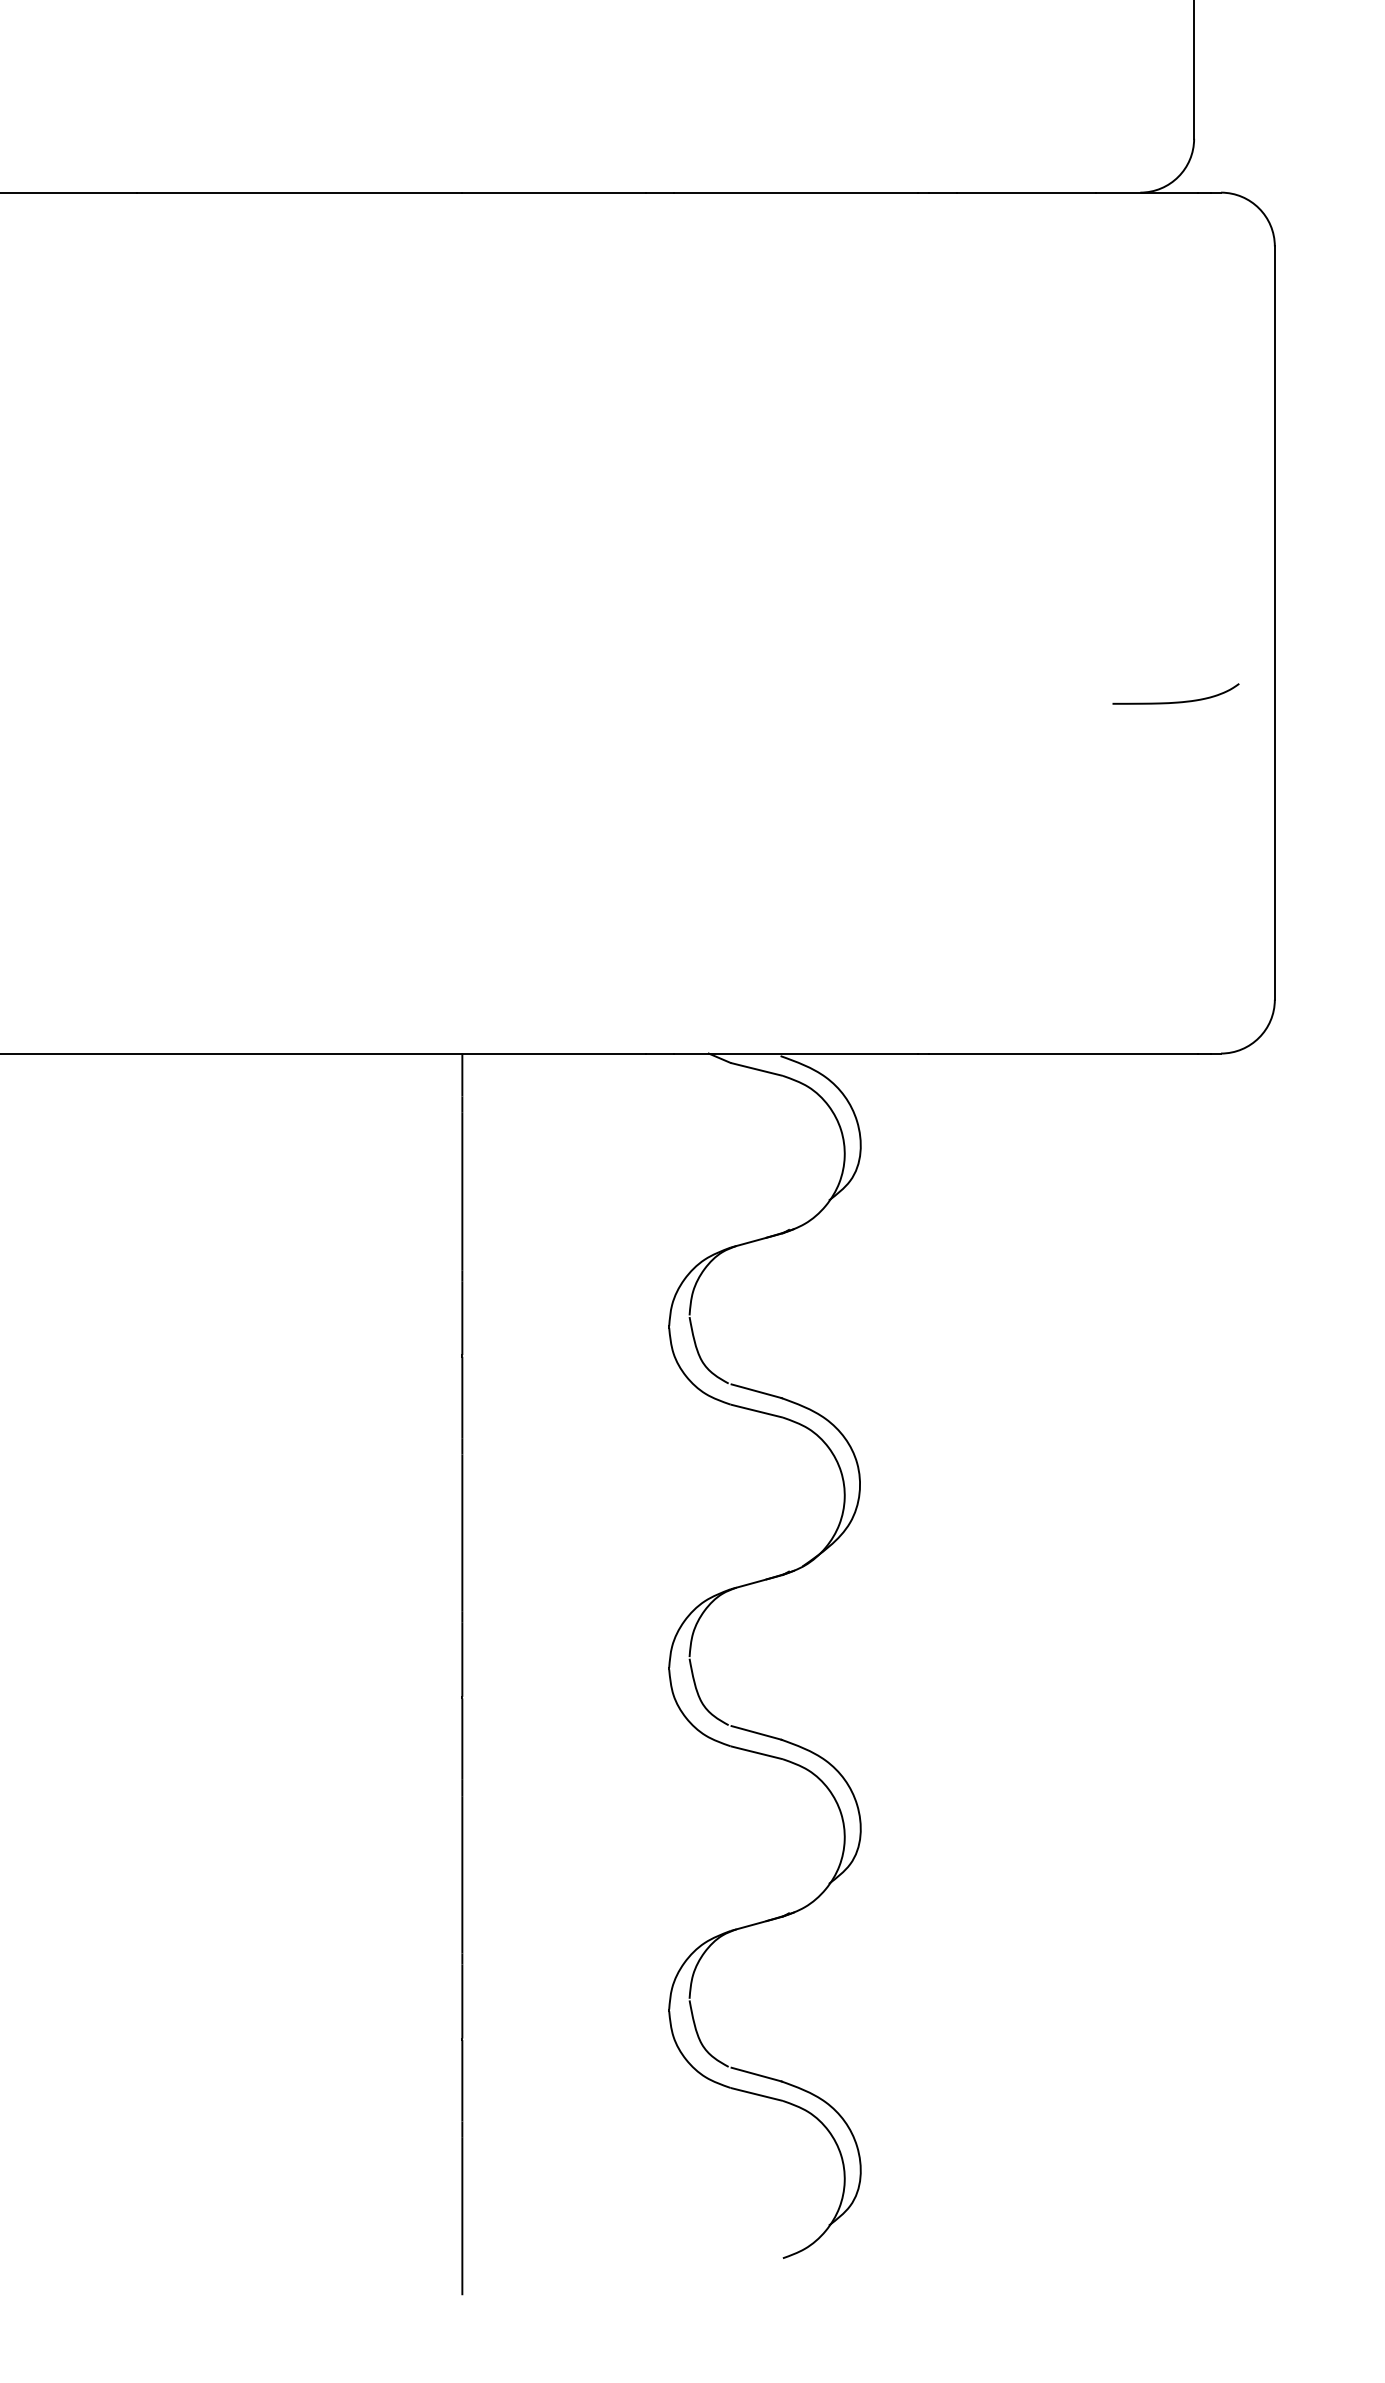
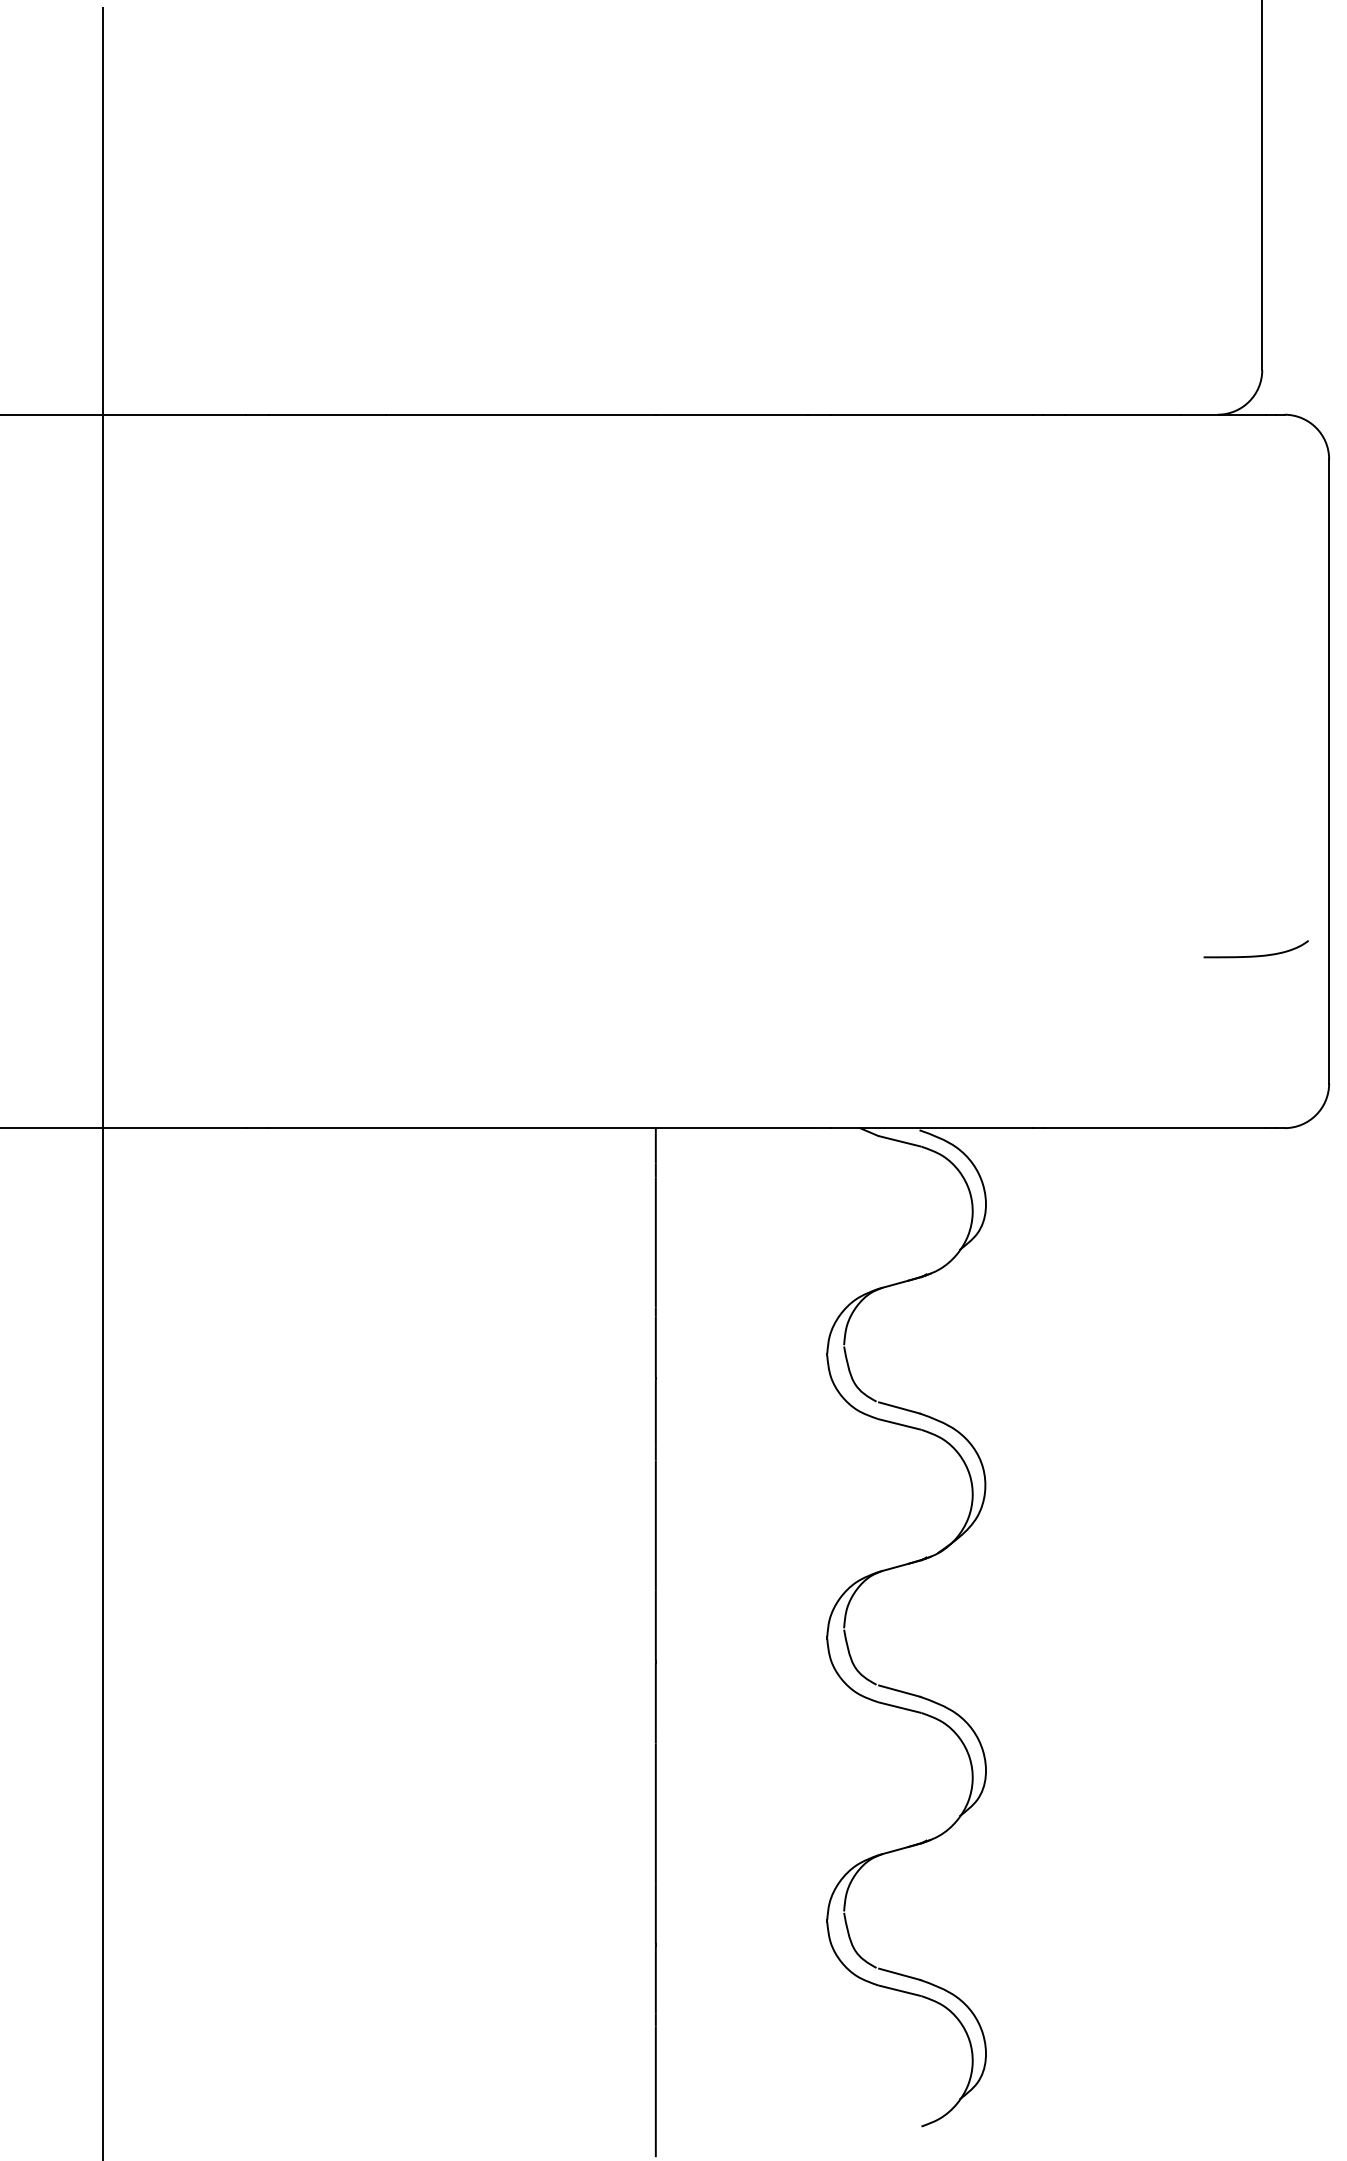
curve: (1175, 701) -> (1255, 955), moved

